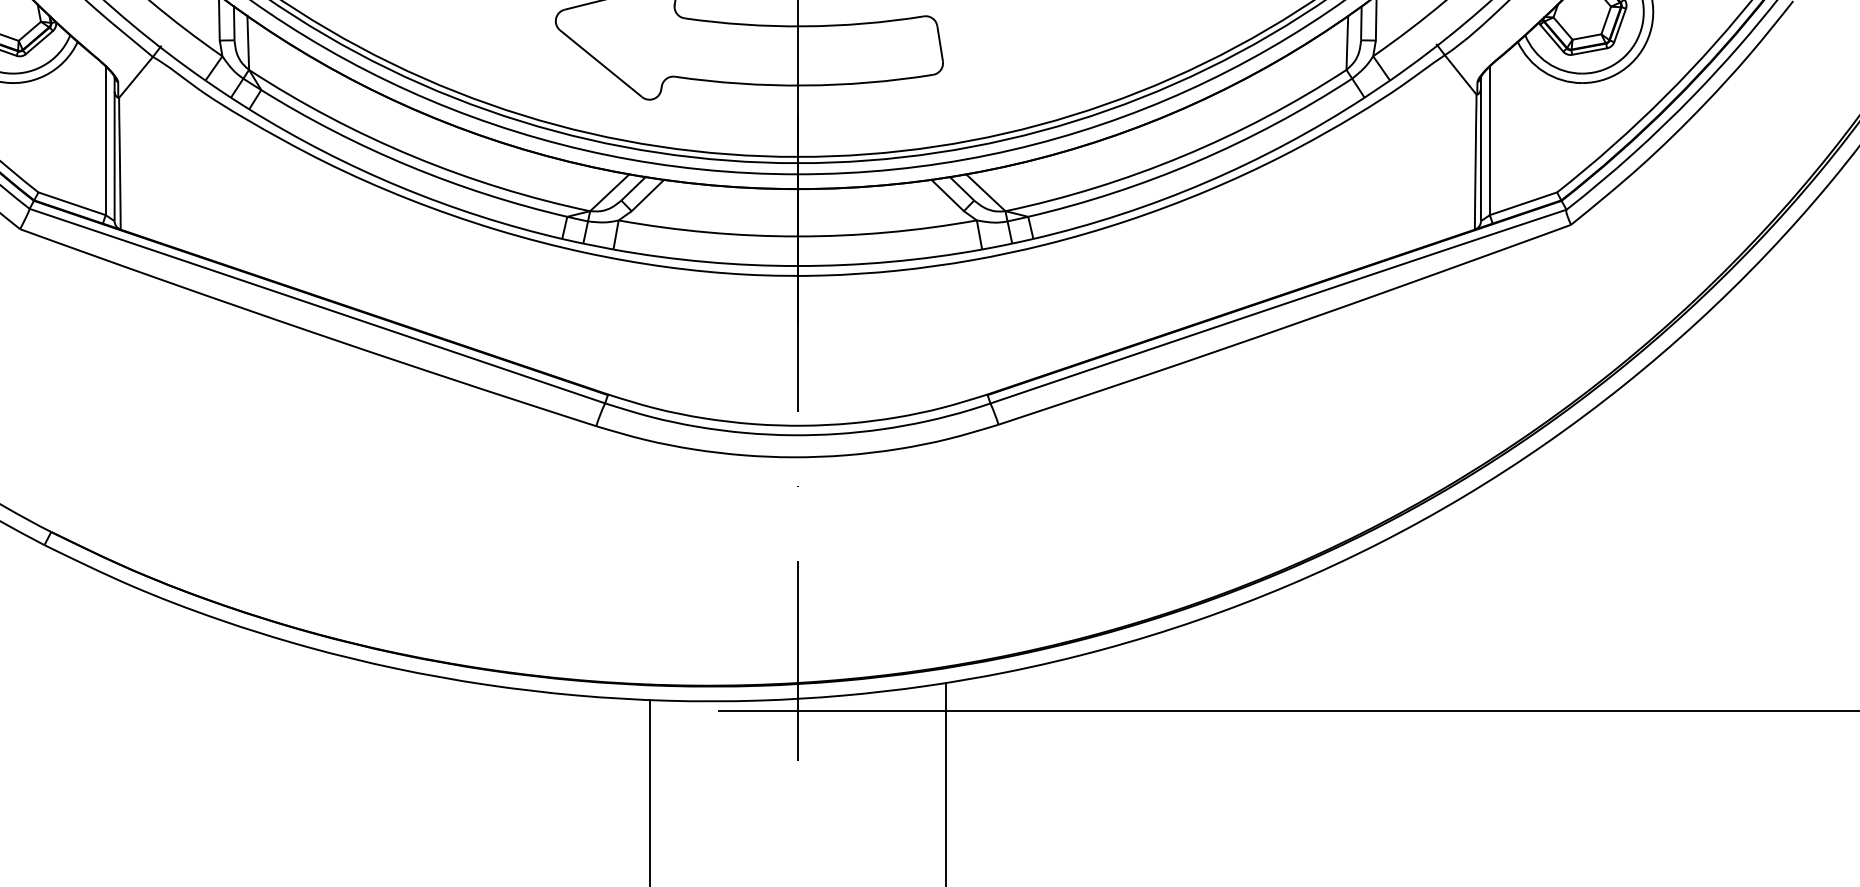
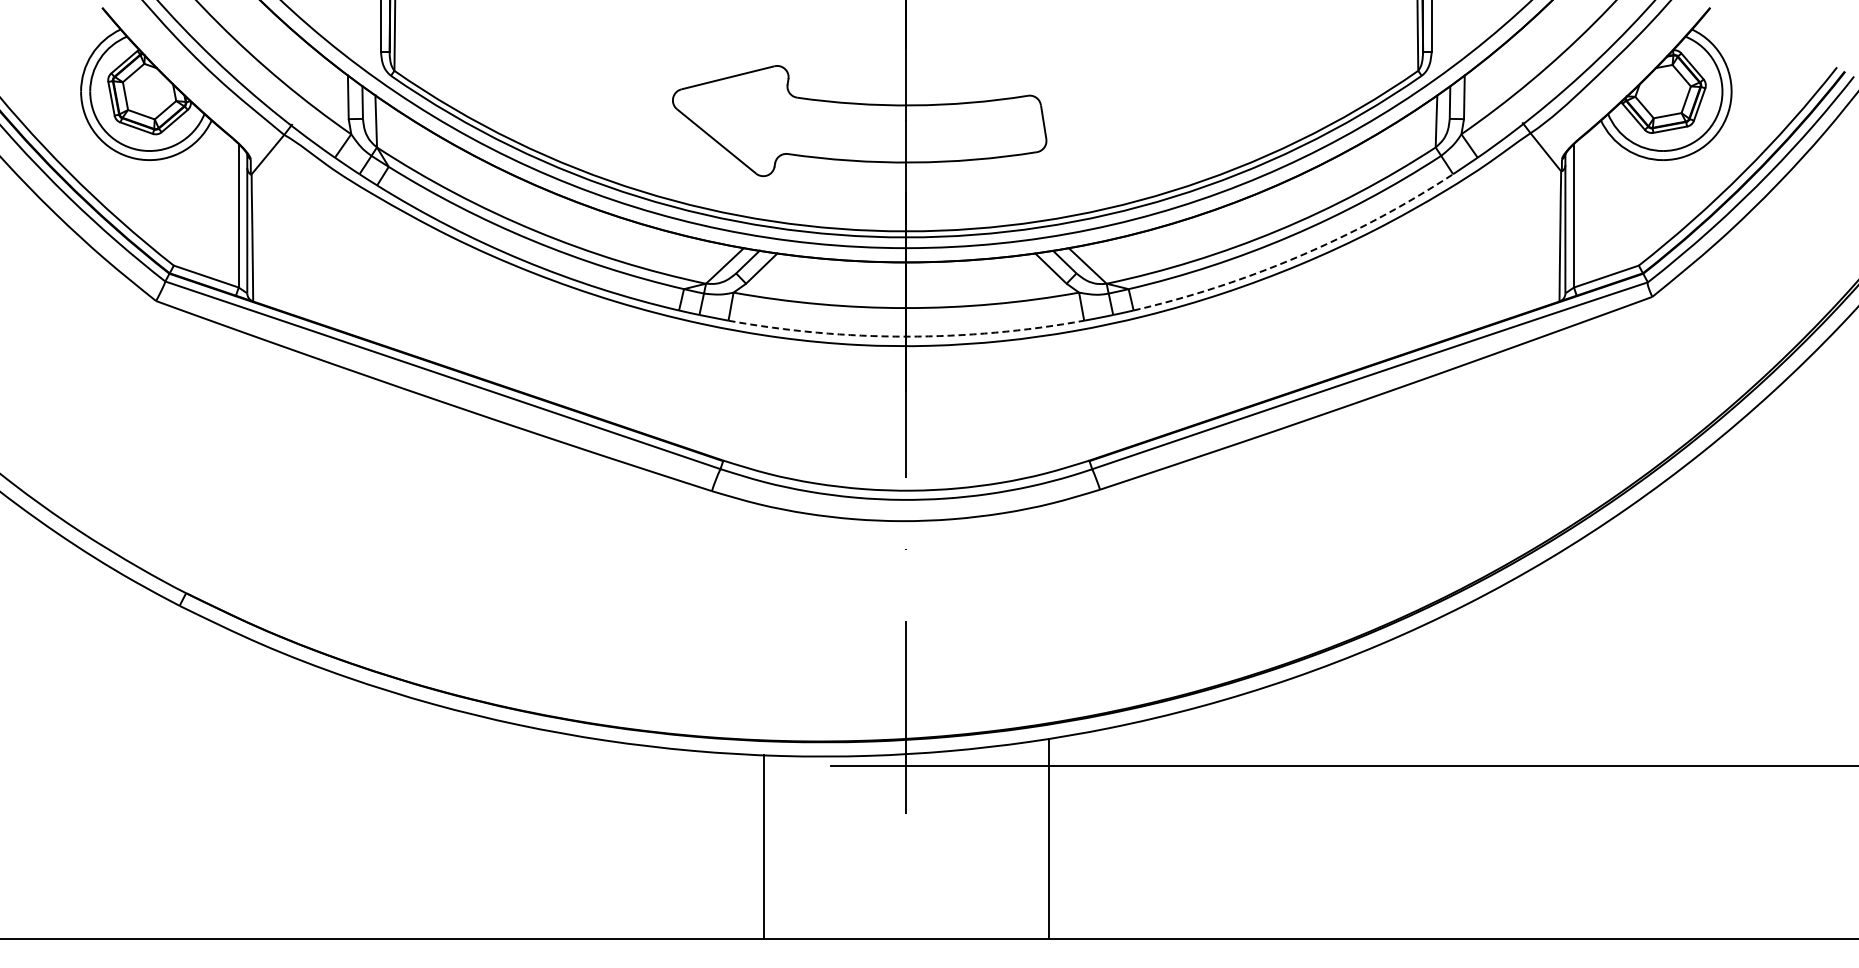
arc: (1205, 182) -> (1299, 256), solid -> dashed
arc: (797, 265) -> (906, 336), solid -> dashed

